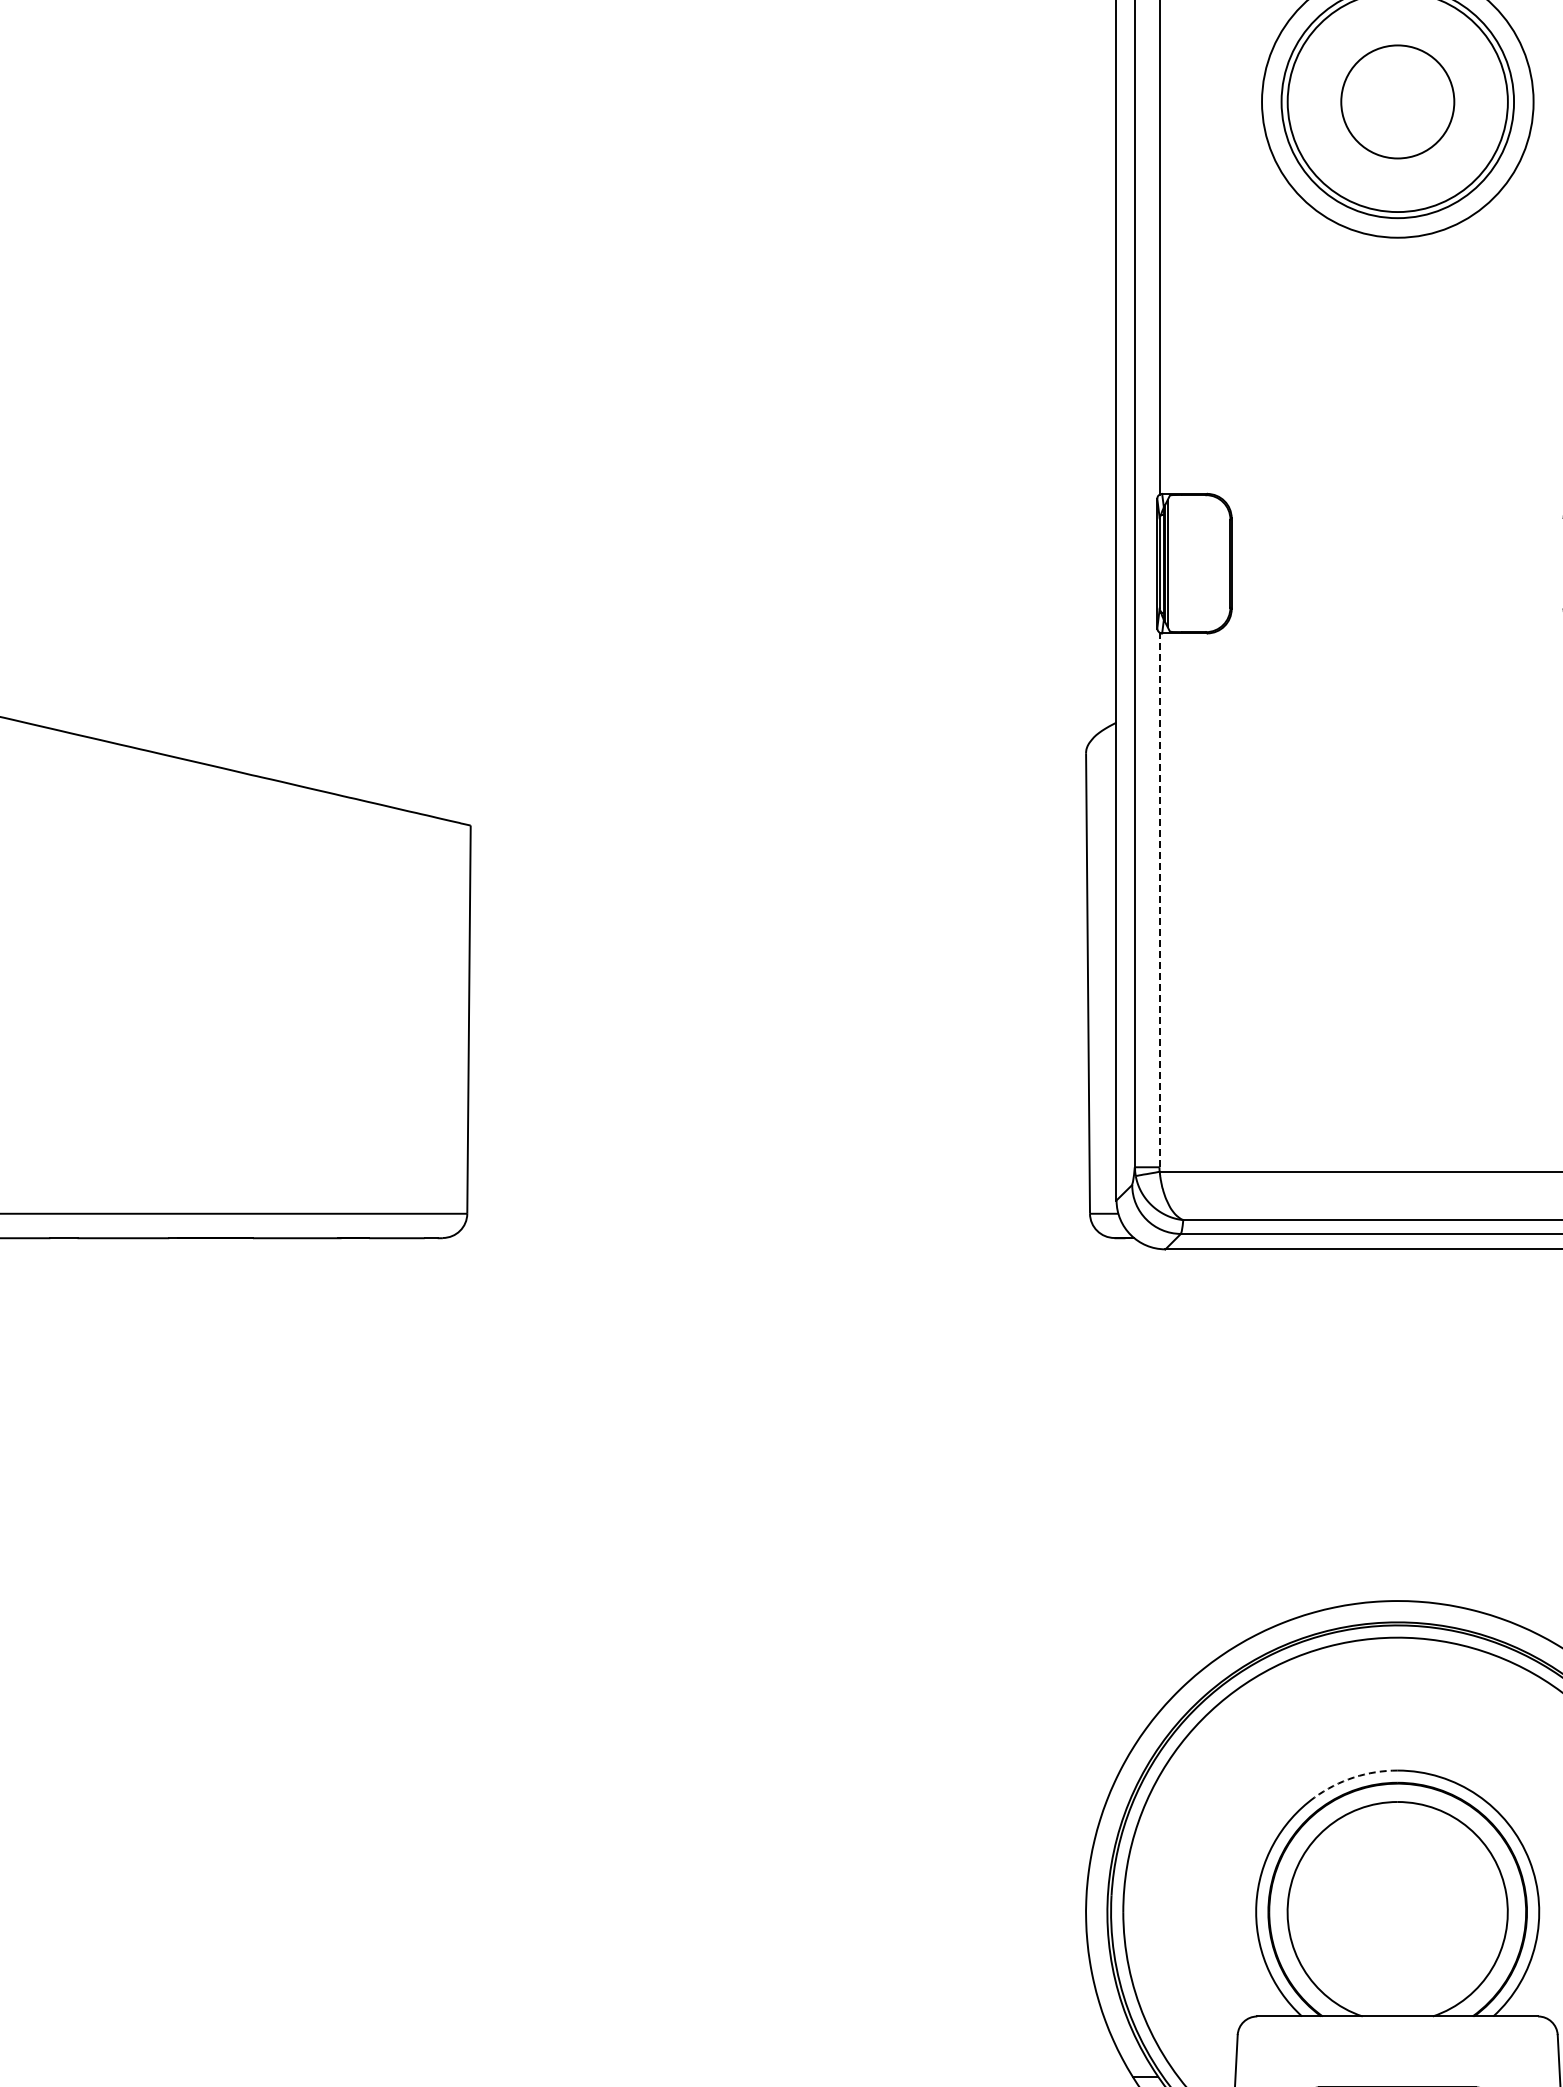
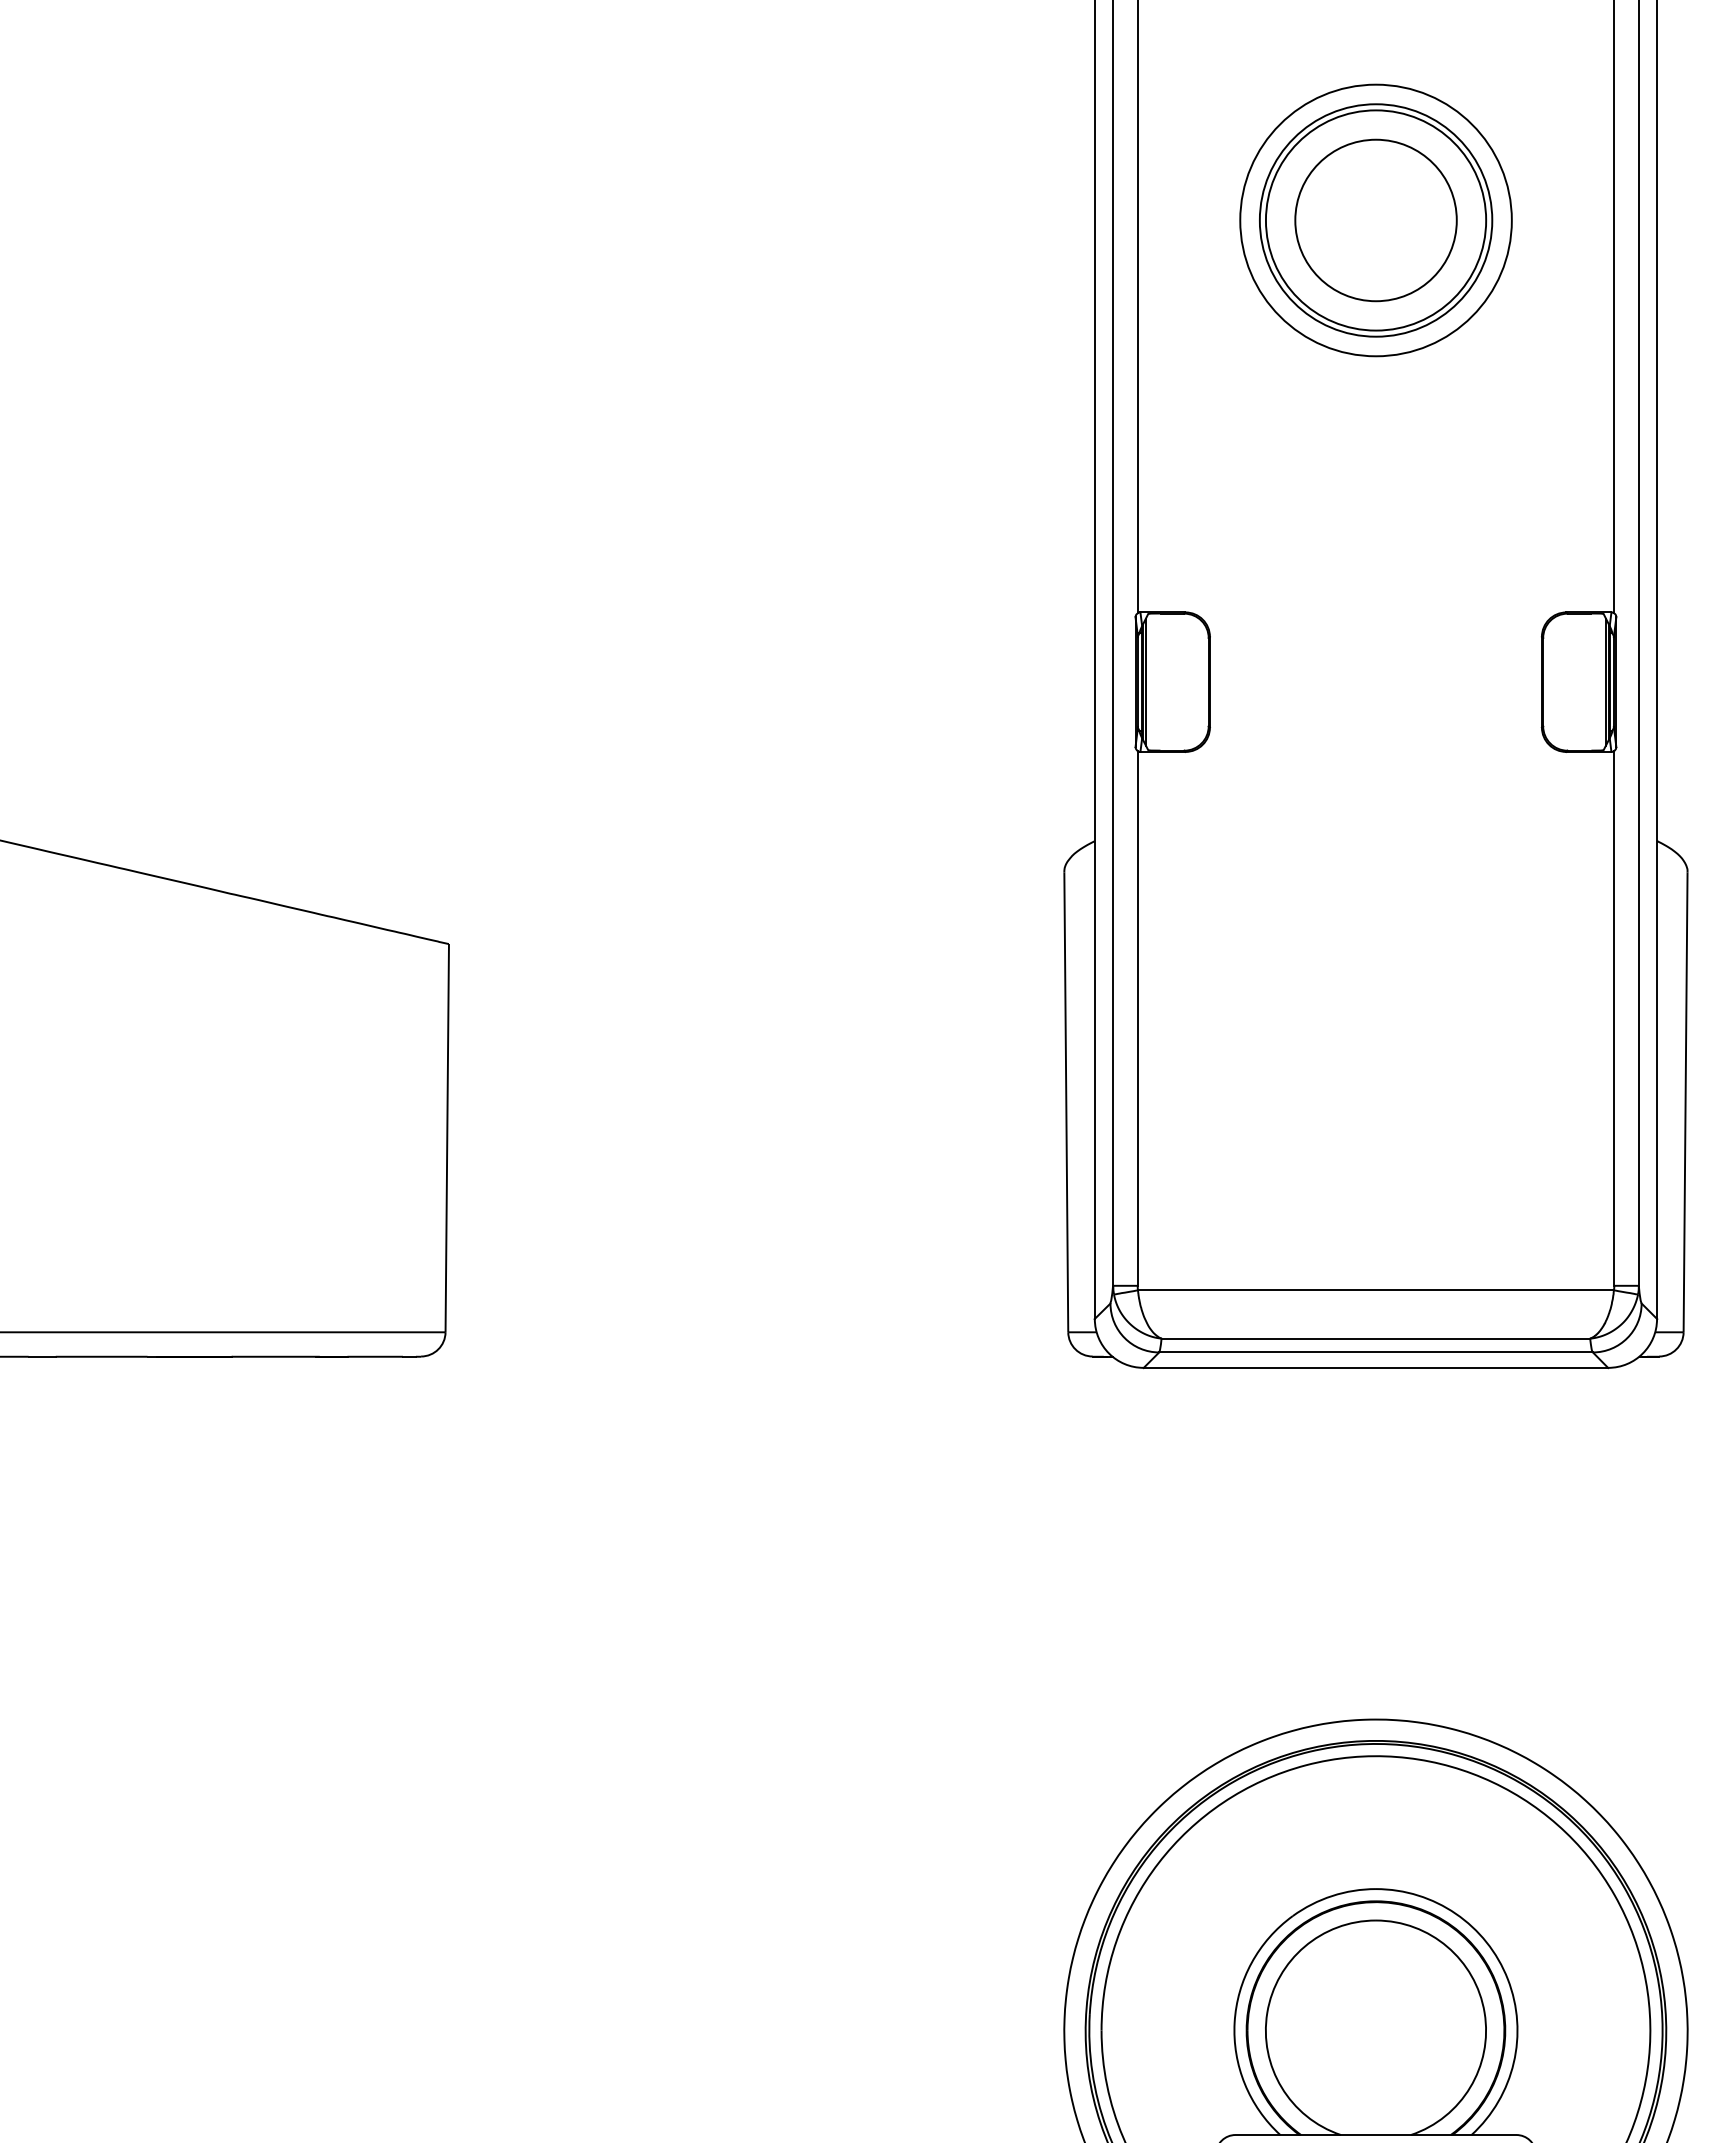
circle: (1397, 101) -> (1375, 220), size x1.43
line: (1159, 899) -> (1137, 1018), dashed -> solid
arc: (1354, 1777) -> (1332, 1896), dashed -> solid

